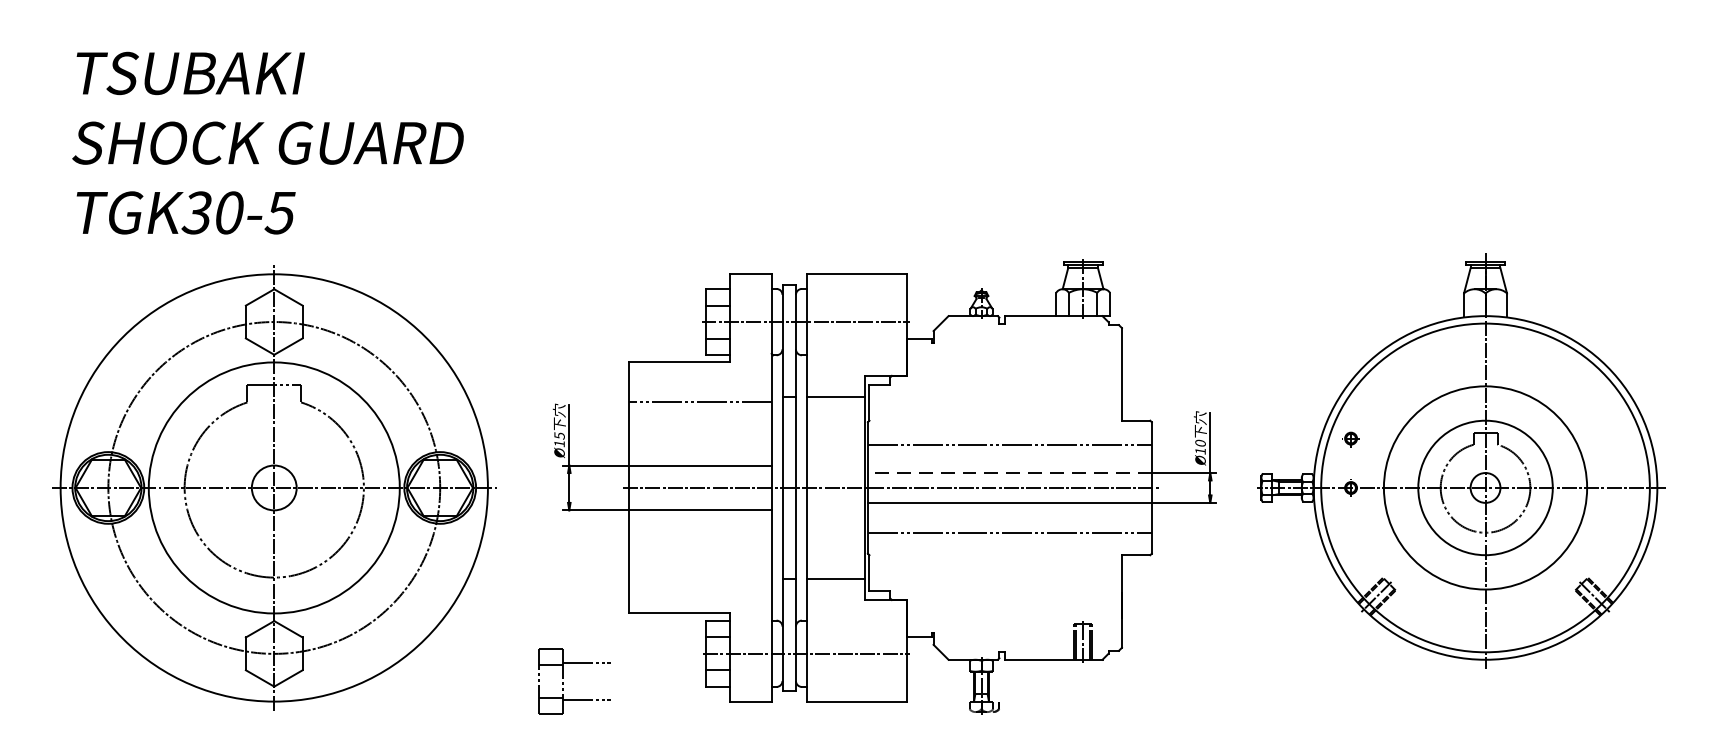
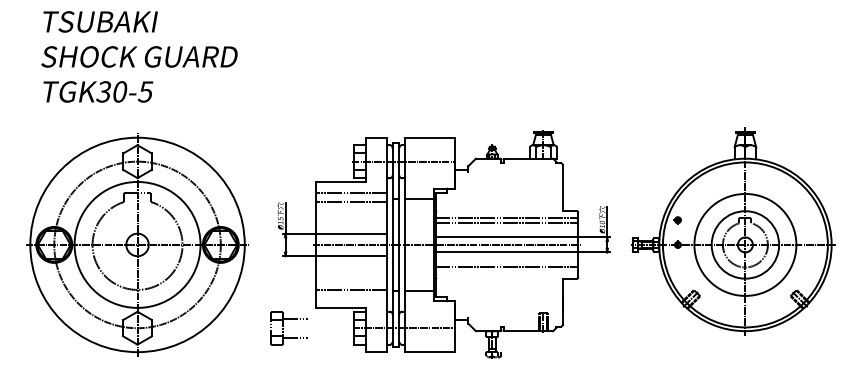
text: (268, 142) -> (139, 56), moved
line: (700, 385) -> (351, 193), added
line: (1009, 433) -> (506, 217), added
line: (1009, 473) -> (506, 237), dashed -> solid
line: (700, 576) -> (351, 289), added
part: (573, 682) -> (288, 328), moved

